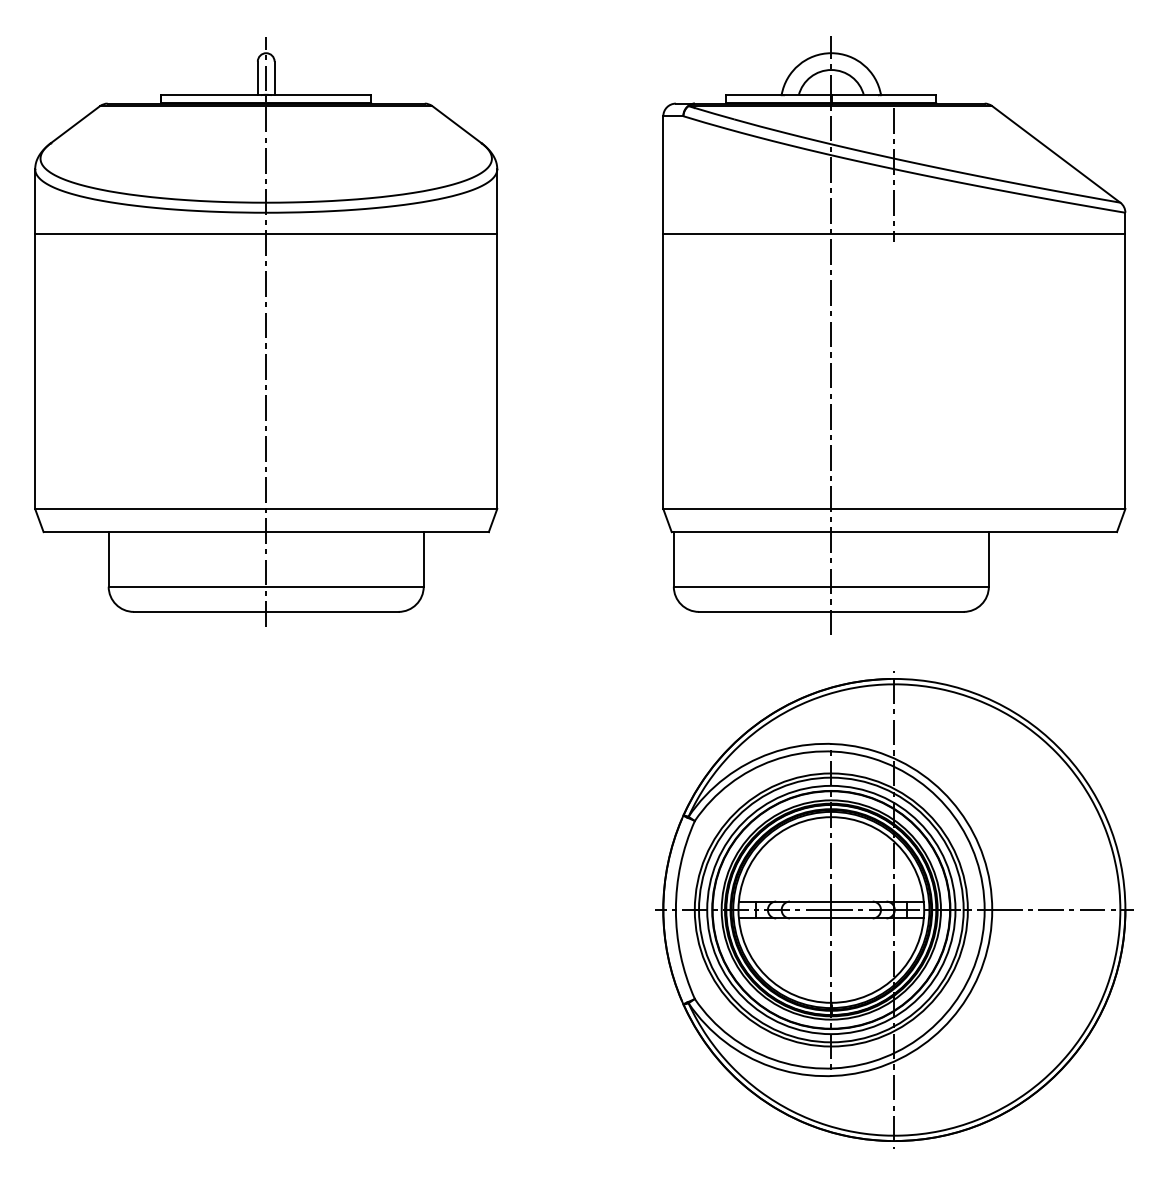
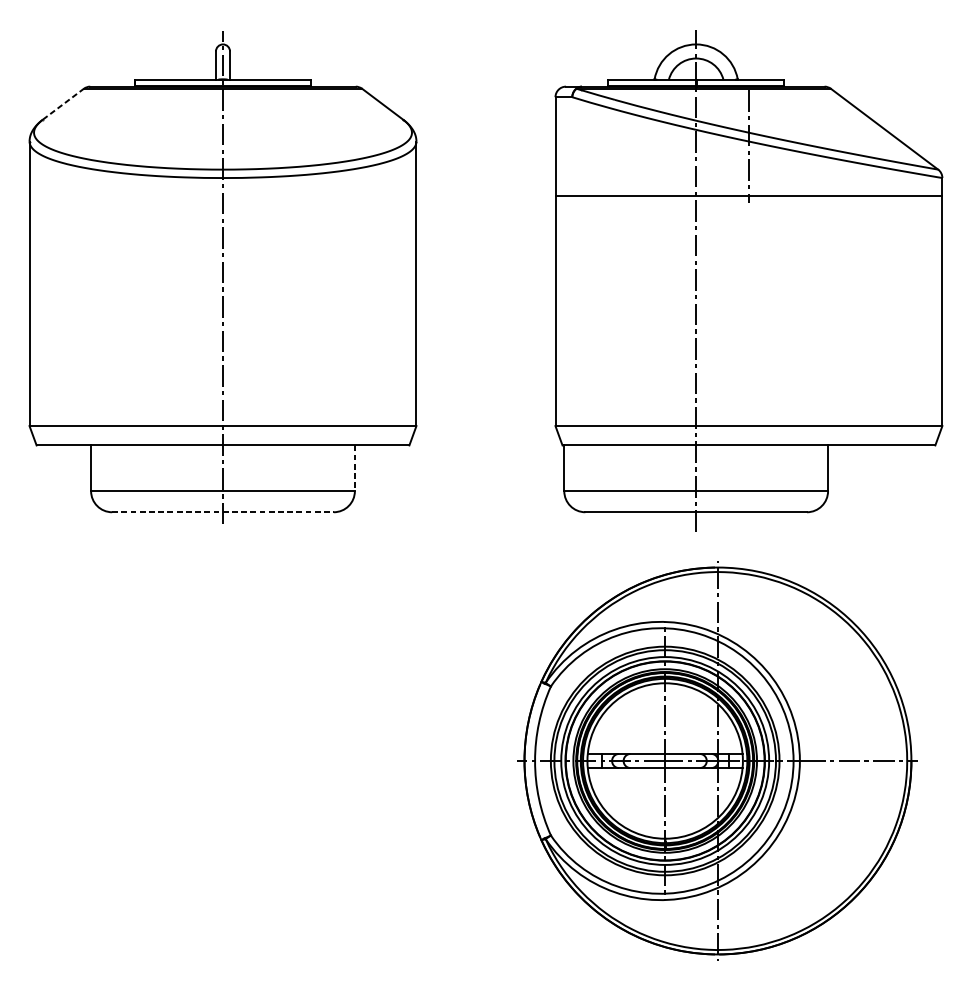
line: (75, 124) -> (63, 104), solid -> dashed
line: (266, 233) -> (223, 195), removed
line: (423, 559) -> (354, 468), solid -> dashed
line: (266, 611) -> (223, 511), solid -> dashed
part: (894, 909) -> (718, 760), moved

